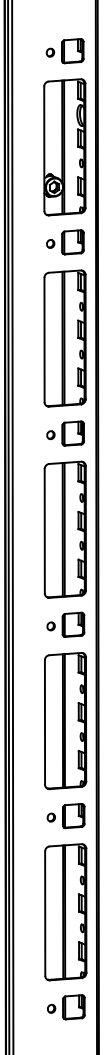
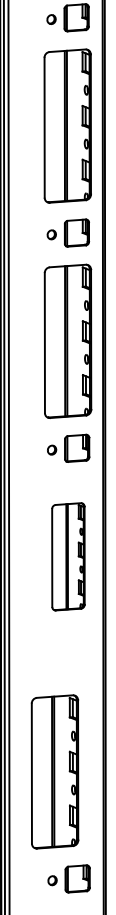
part: (65, 721) -> (68, 557), size x0.7
part: (65, 816) -> (68, 664), removed
part: (65, 912) -> (54, 772), moved

